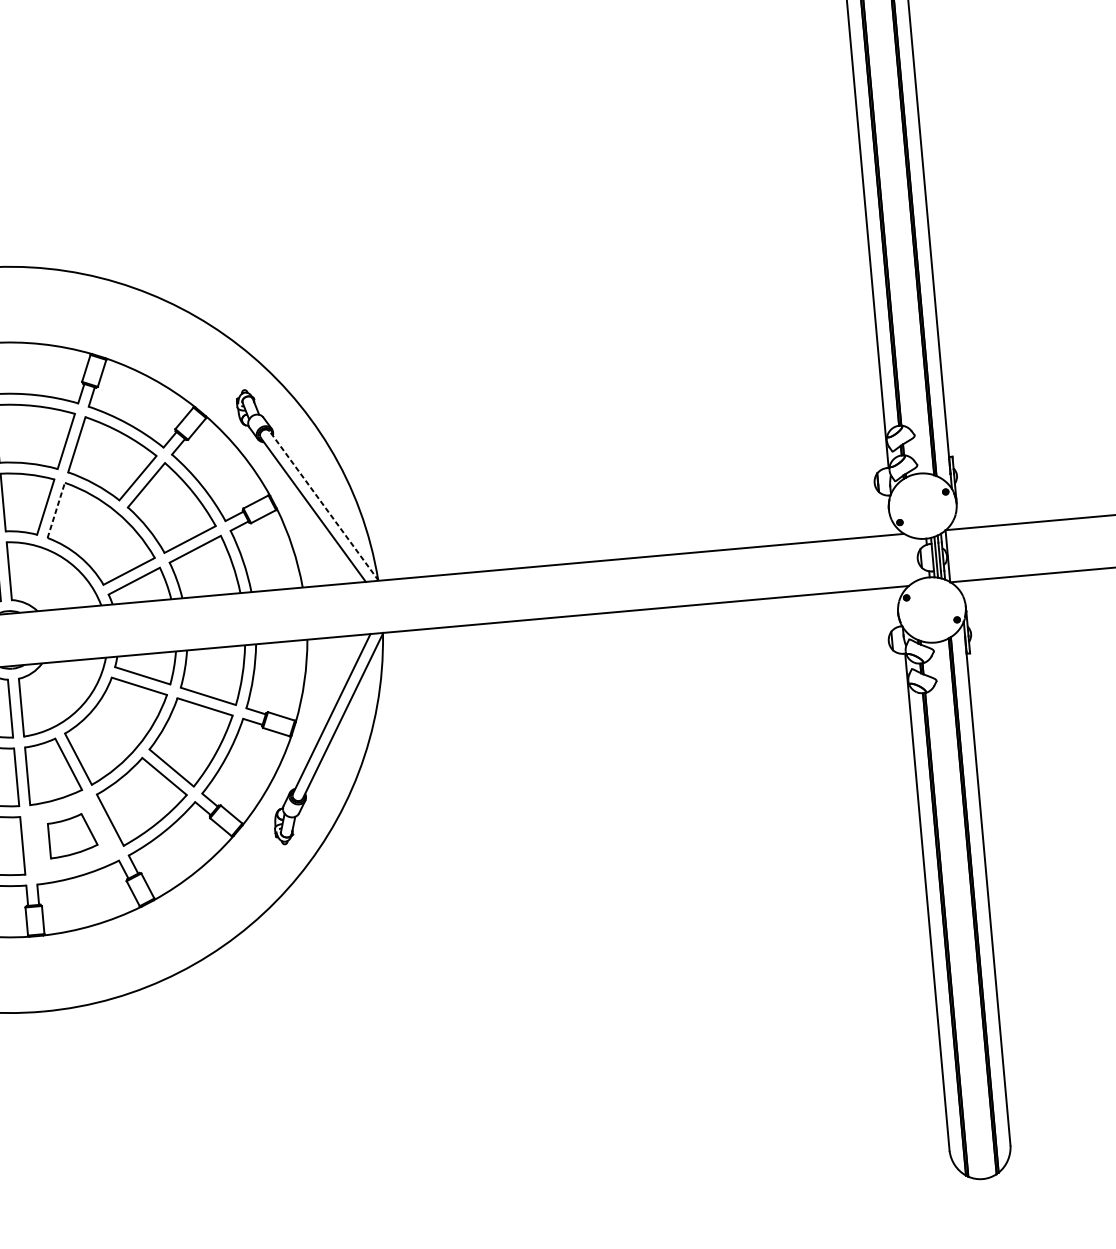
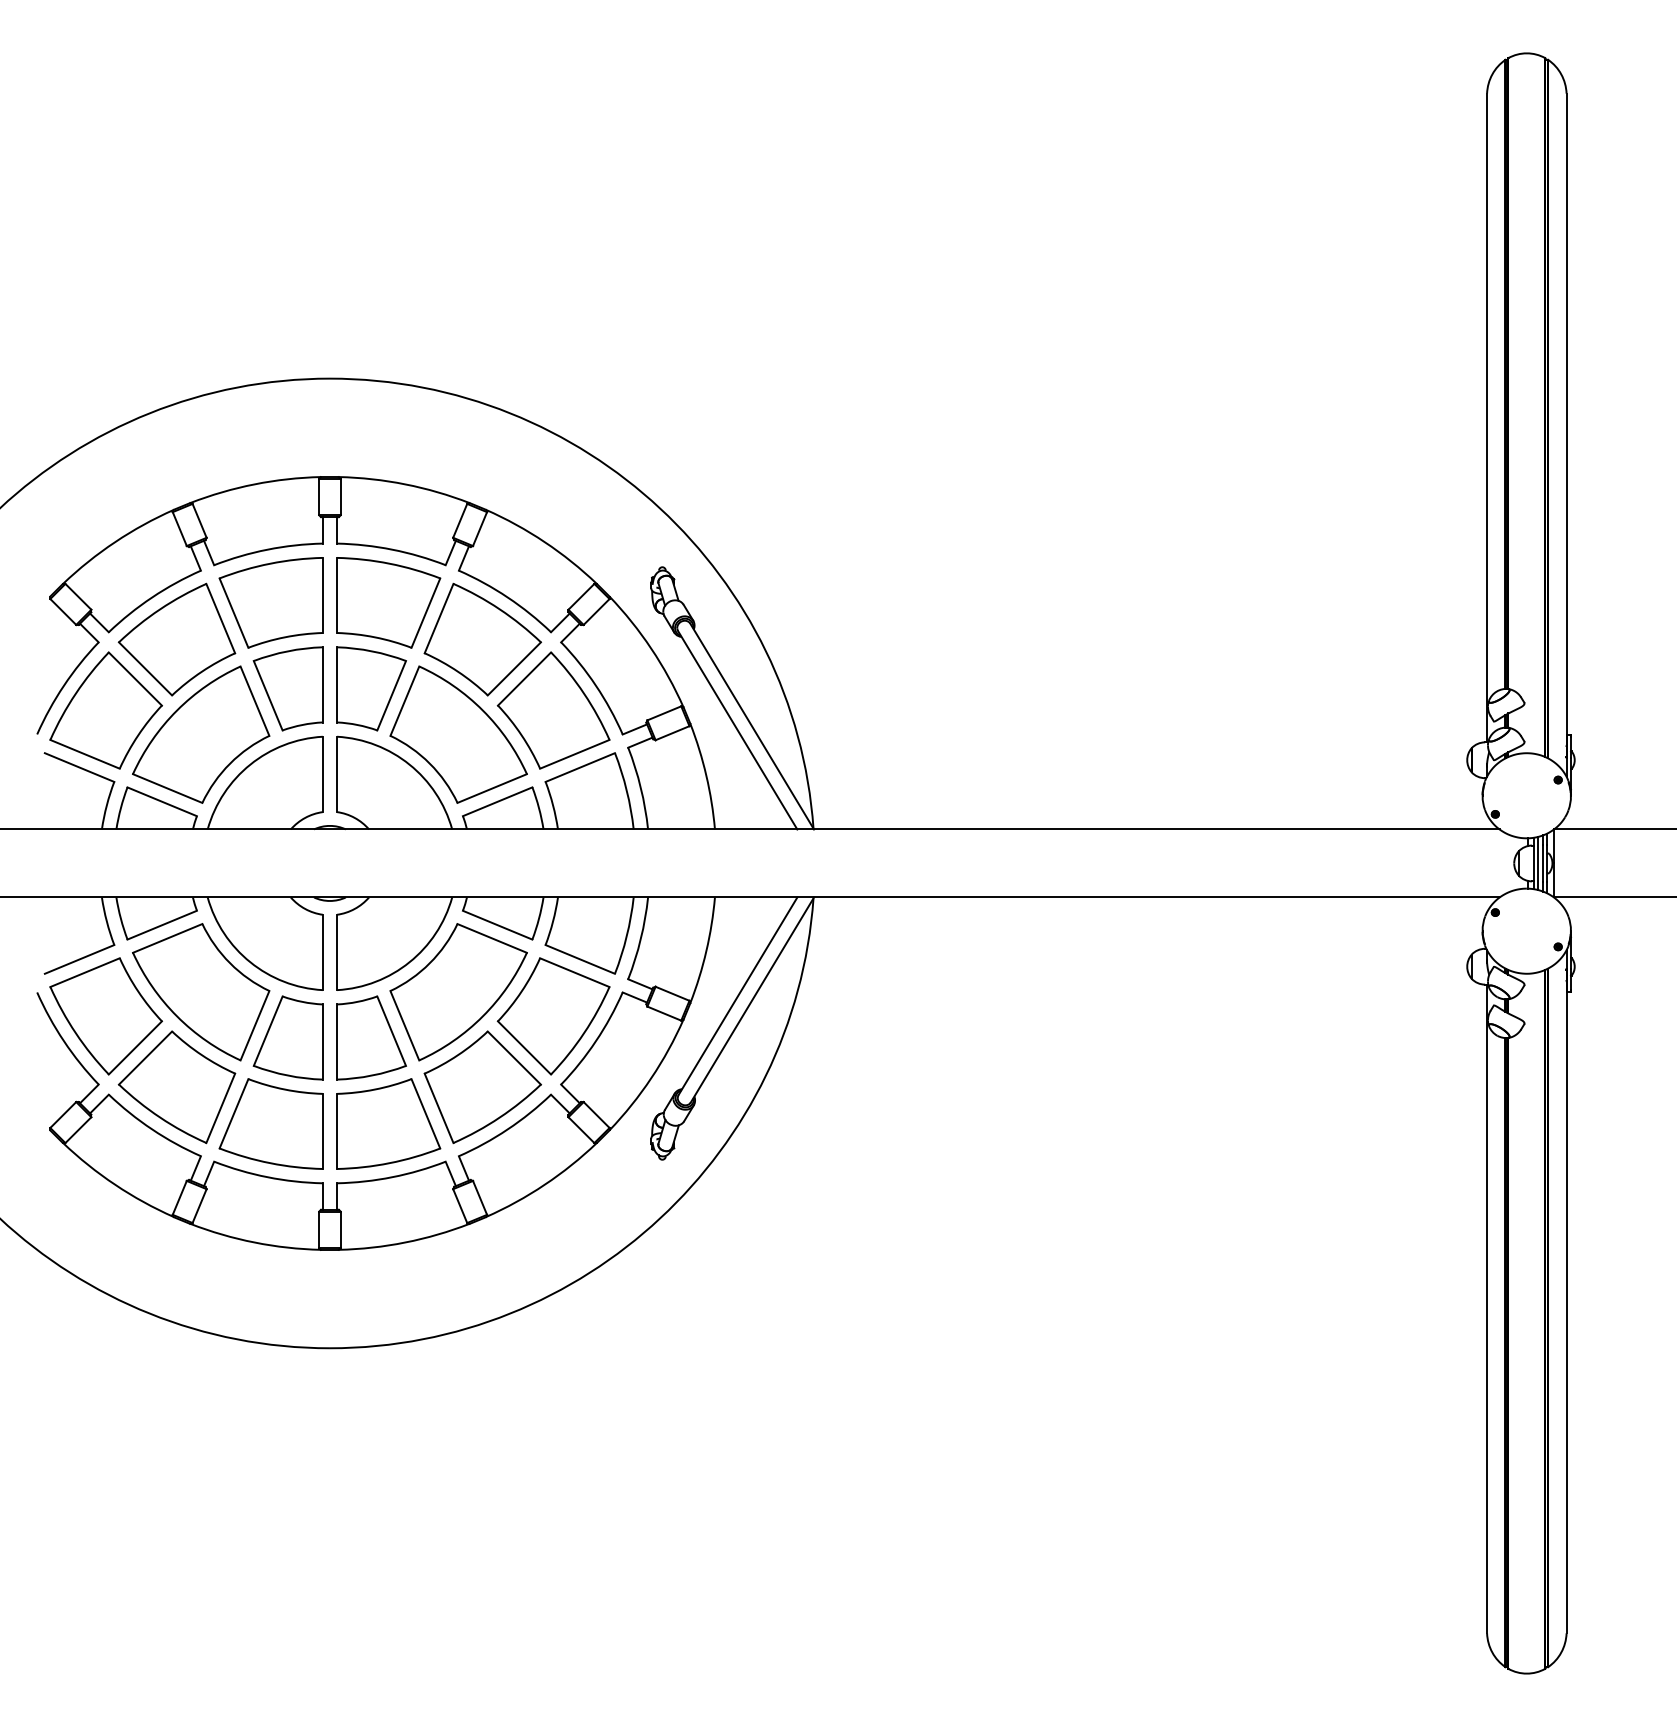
line: (323, 506) -> (751, 726), dashed -> solid
line: (55, 510) -> (404, 701), dashed -> solid
part: (72, 835) -> (388, 1123), size x1.67

